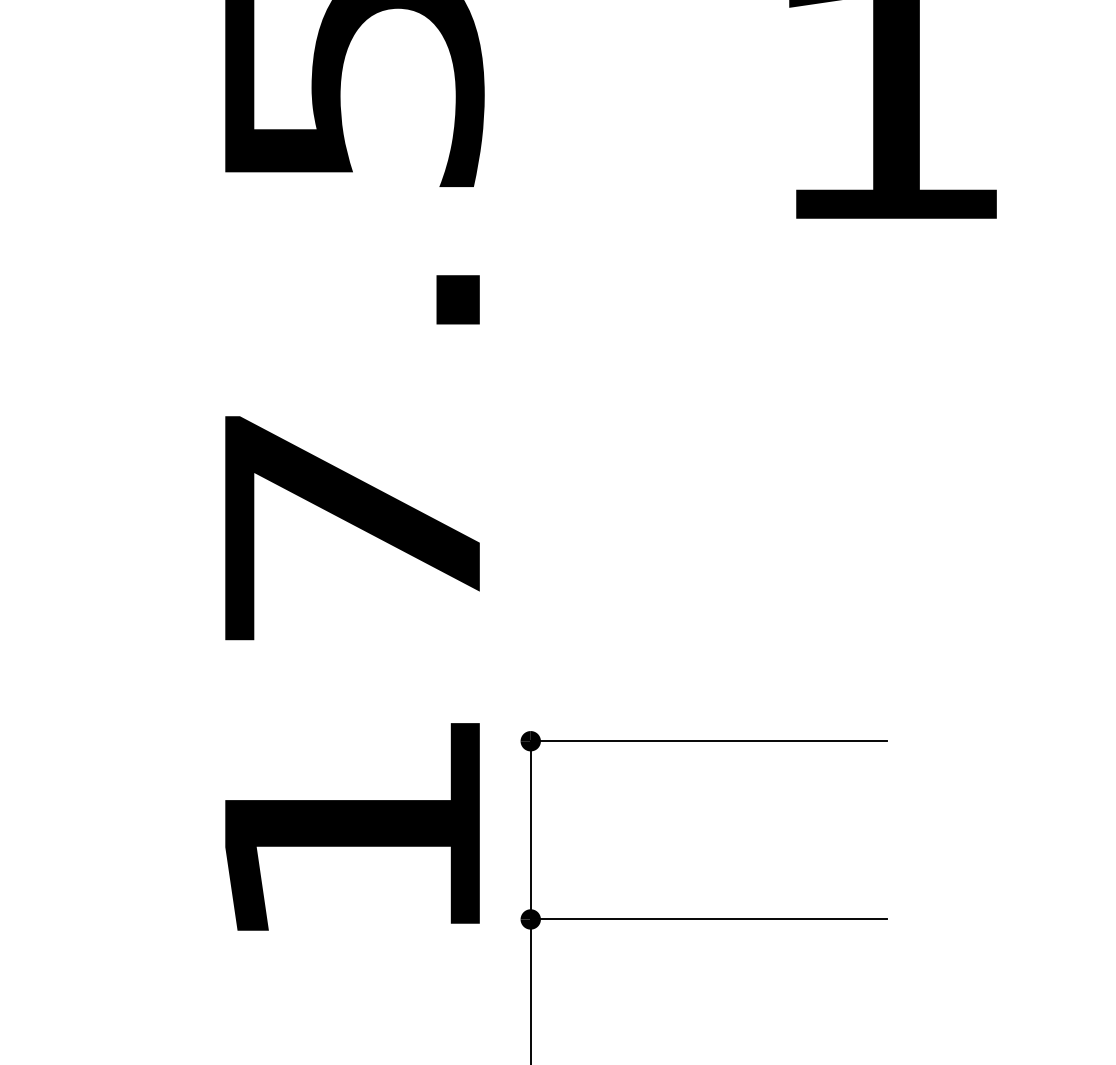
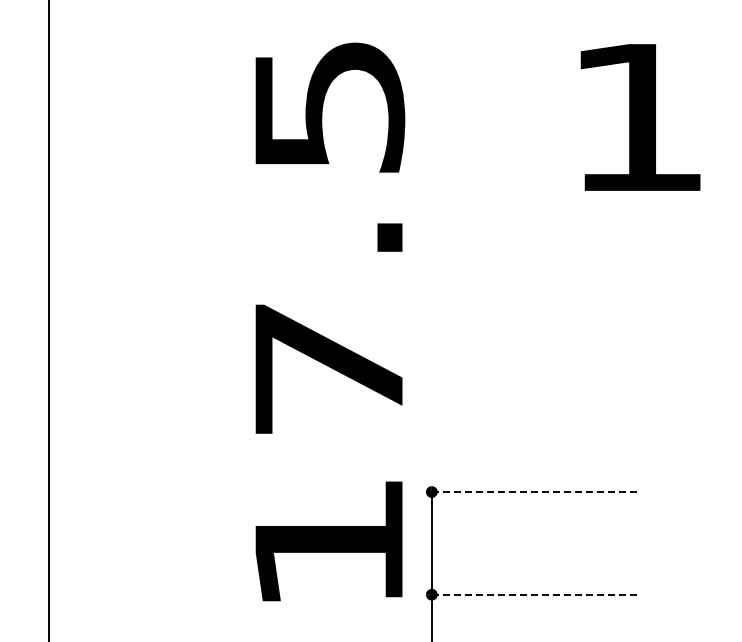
line: (708, 742) -> (534, 492), solid -> dashed
line: (708, 919) -> (534, 594), solid -> dashed

